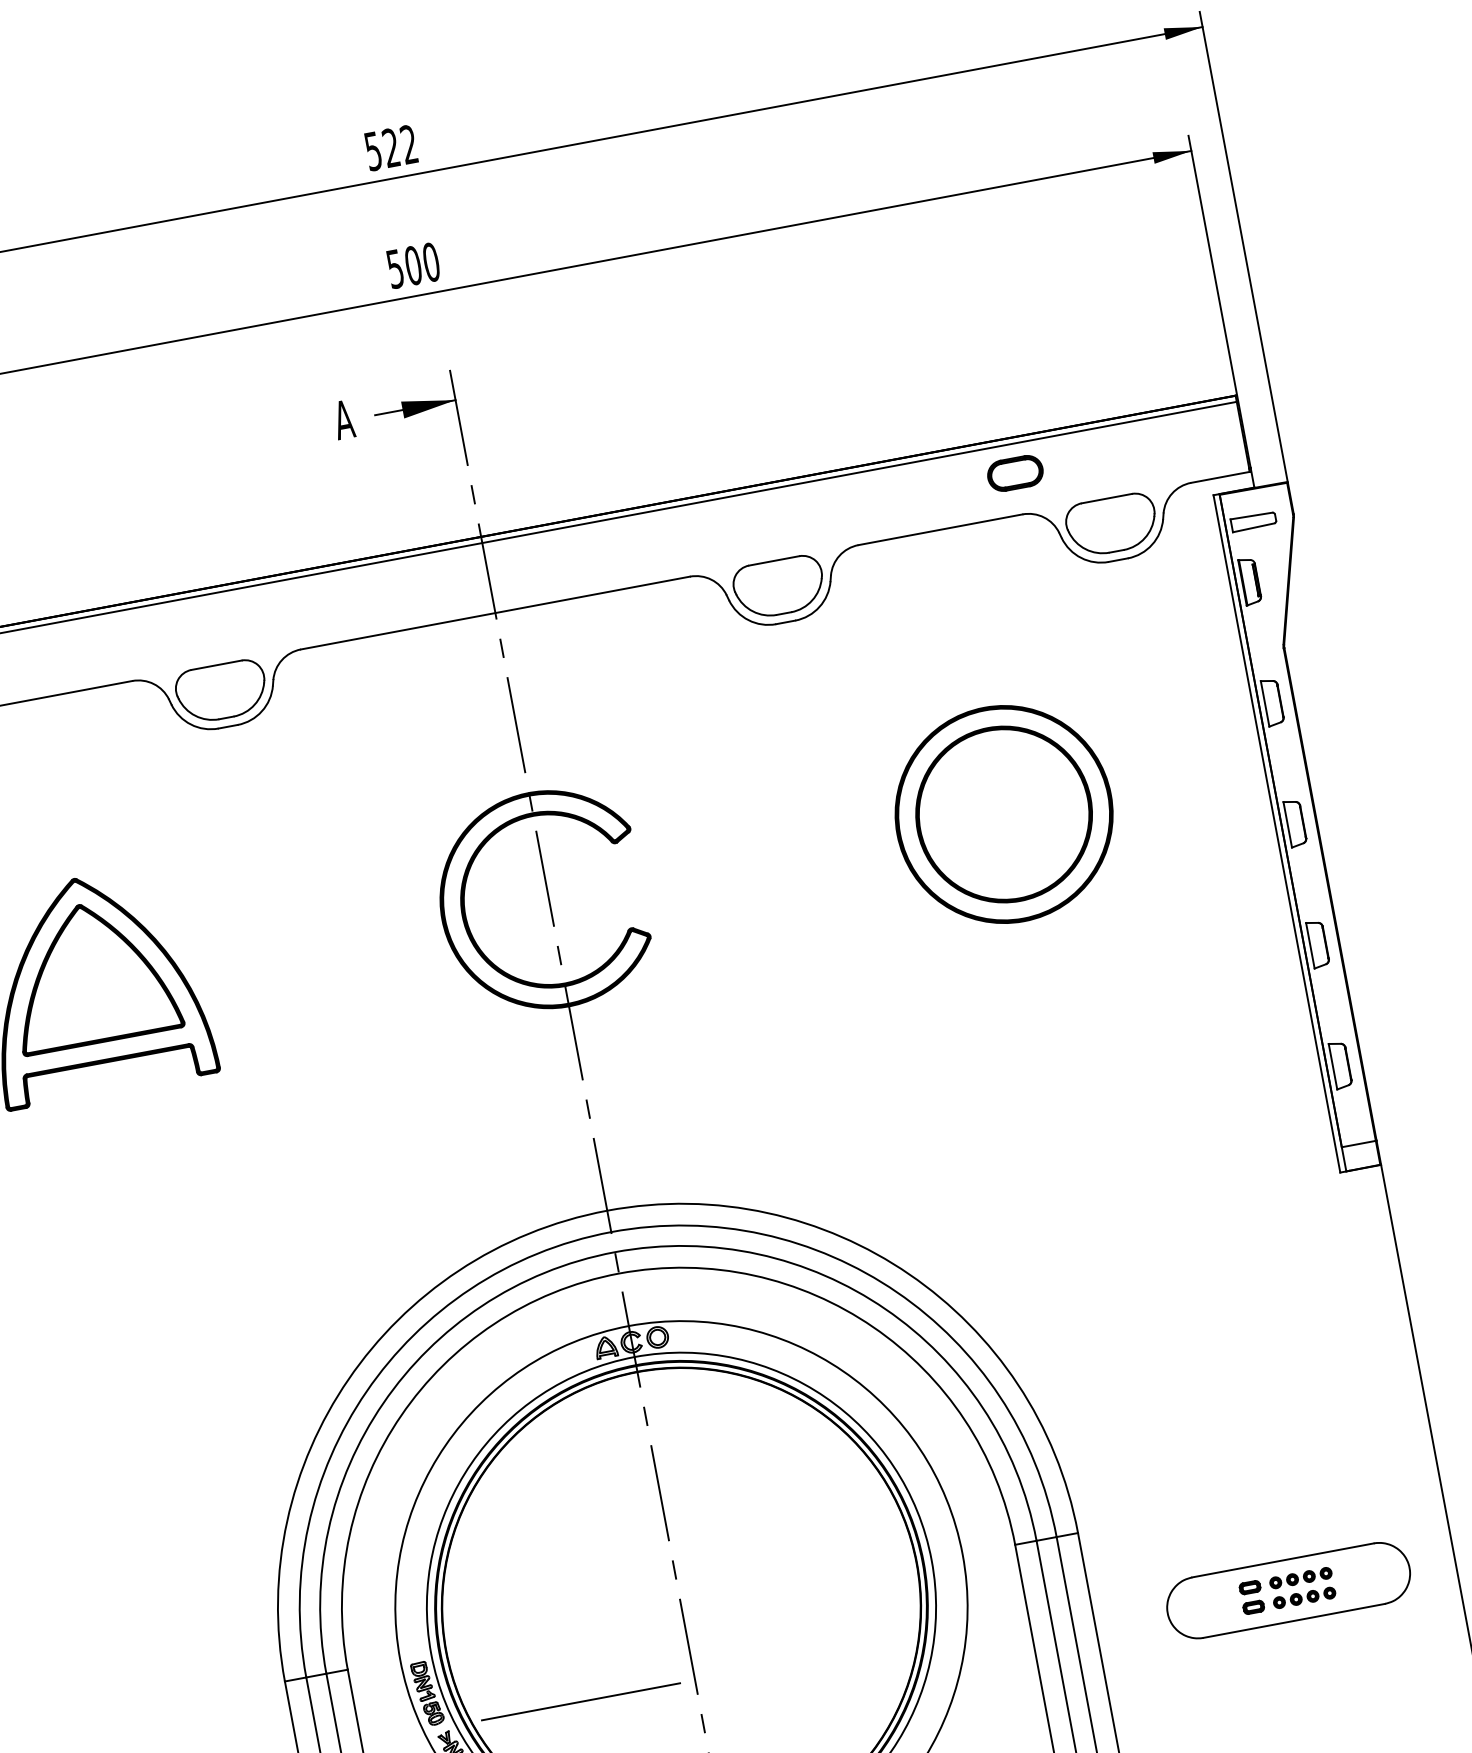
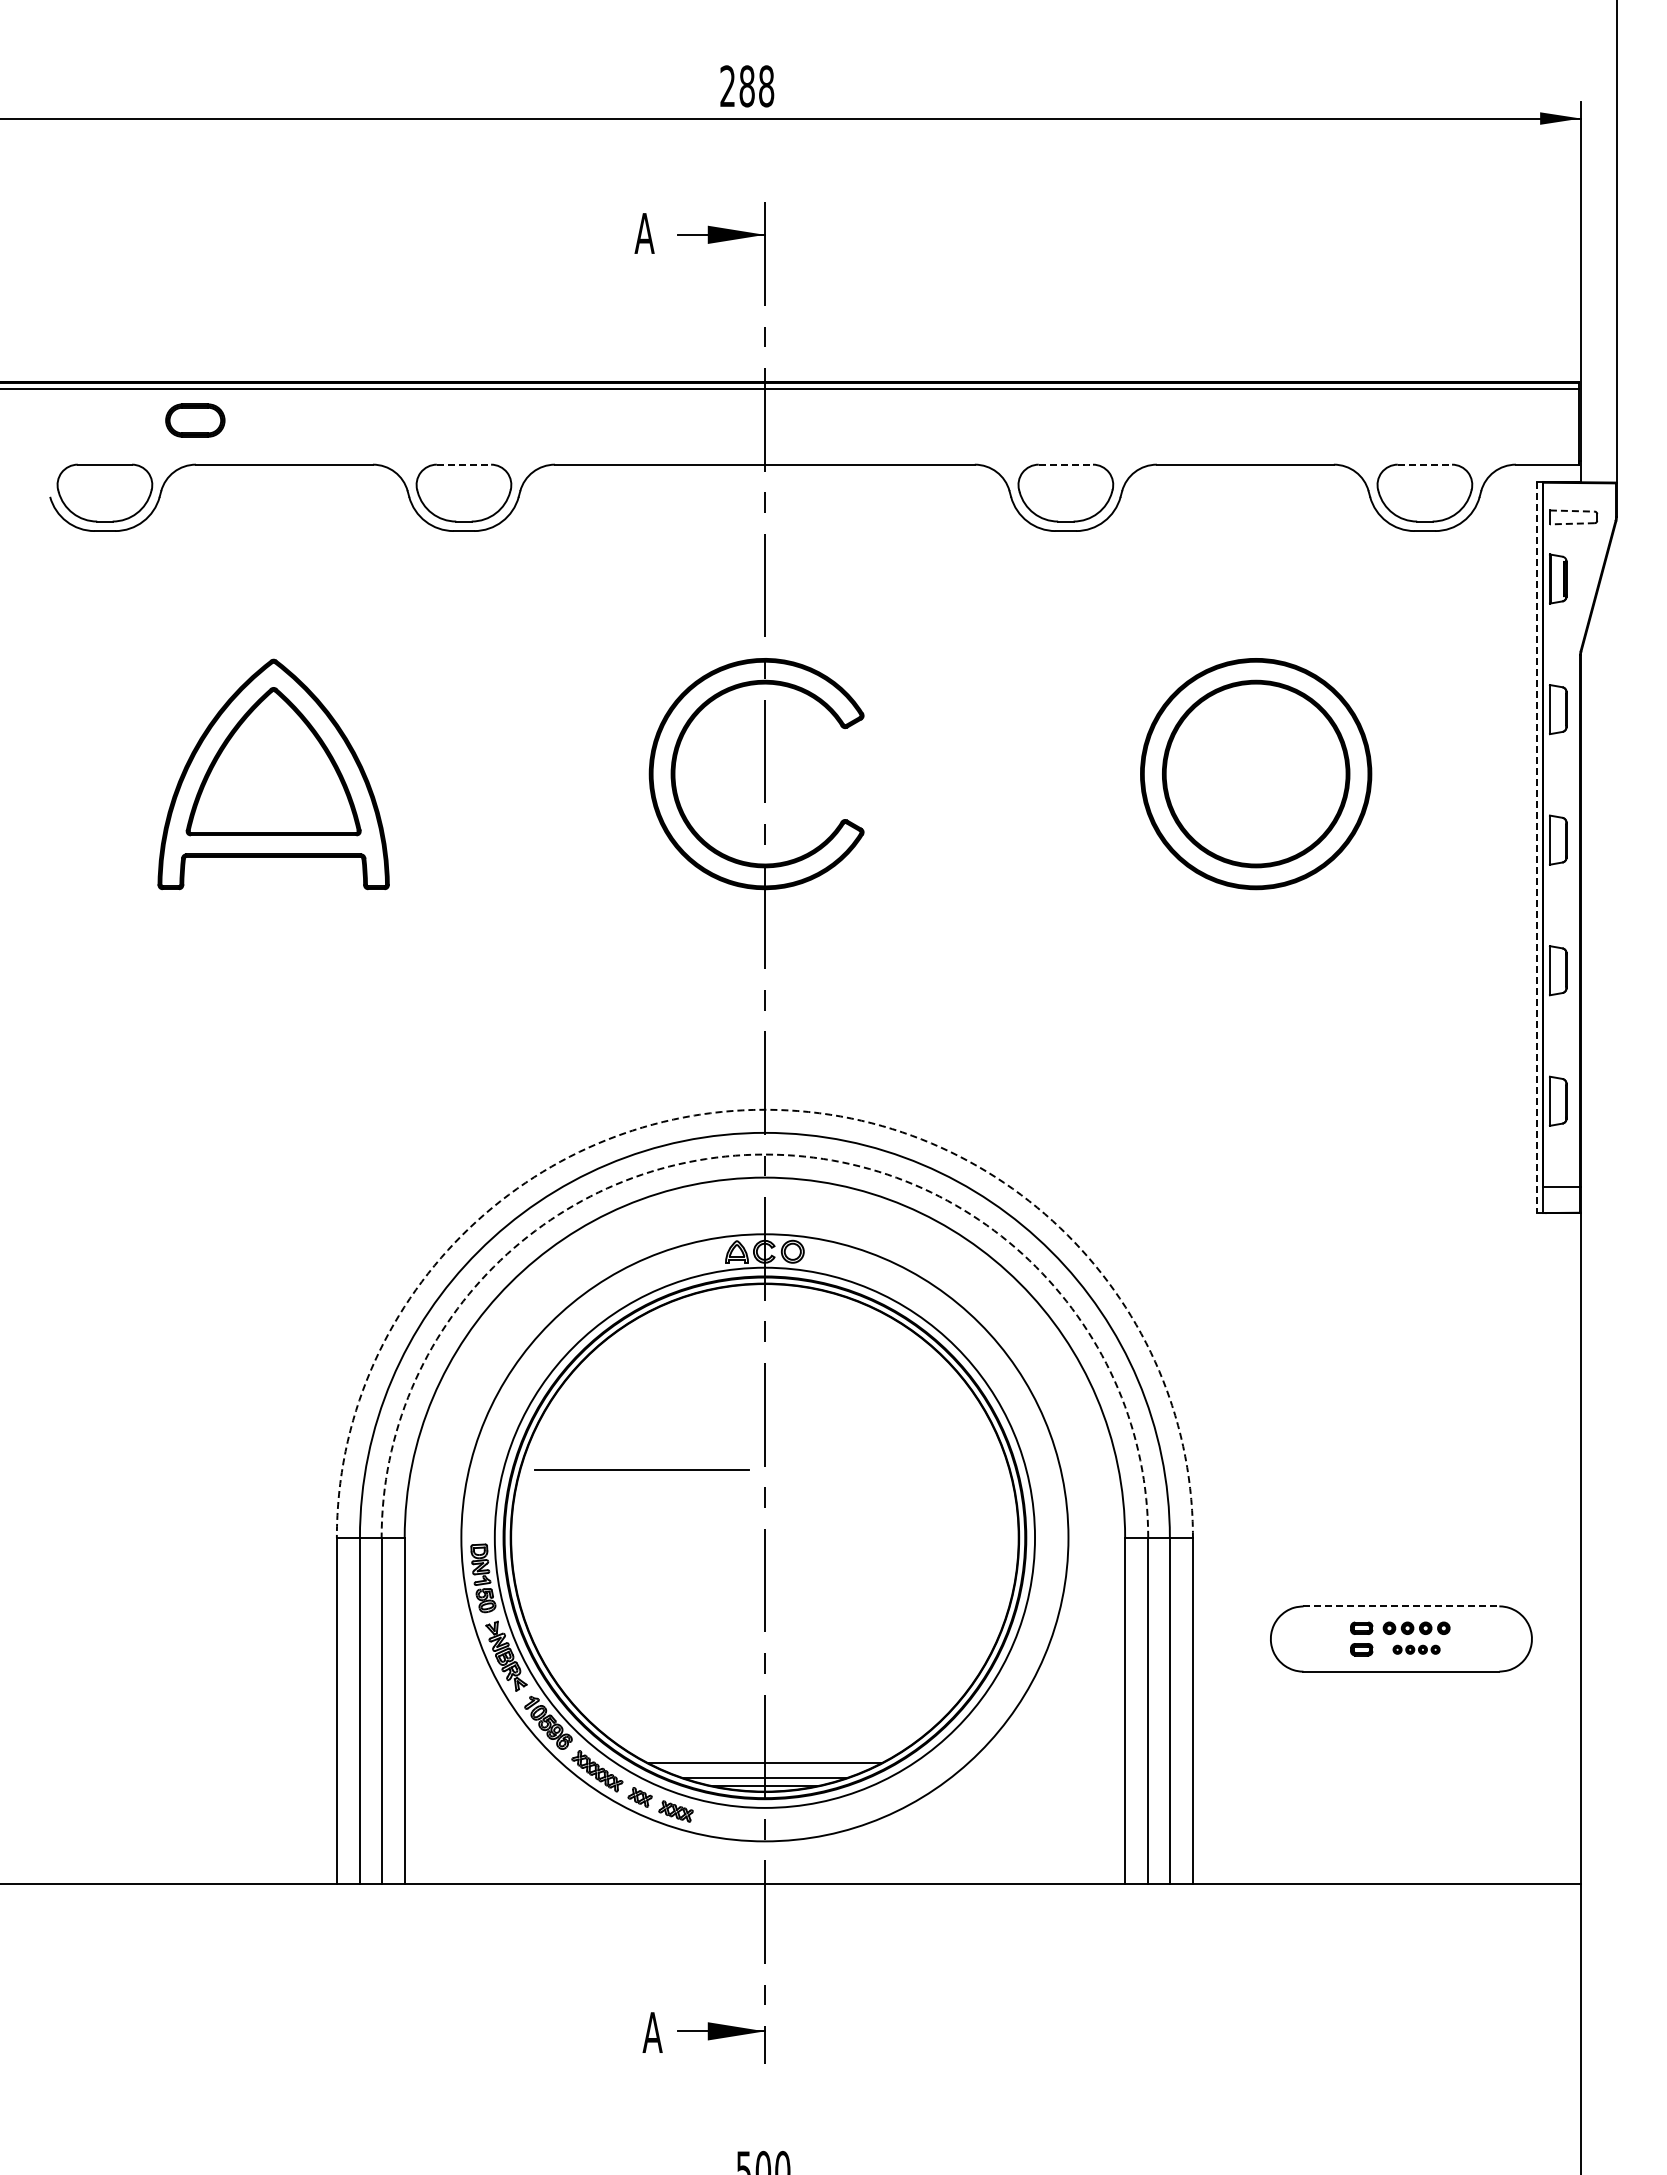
text: (413, 265) -> (747, 86), 500 -> 288
part: (1015, 473) -> (1334, 420), removed
line: (1107, 498) -> (1425, 464), solid -> dashed
line: (1251, 516) -> (1572, 511), solid -> dashed
line: (1252, 527) -> (1571, 523), solid -> dashed
line: (774, 560) -> (1066, 464), solid -> dashed
line: (217, 664) -> (464, 464), solid -> dashed
line: (1276, 833) -> (1536, 847), solid -> dashed
arc: (606, 1210) -> (764, 1109), solid -> dashed
arc: (614, 1252) -> (764, 1154), solid -> dashed
line: (1283, 1560) -> (1401, 1606), solid -> dashed
part: (1304, 1597) -> (1416, 1649), size x0.7
line: (580, 1701) -> (641, 1469), moved

